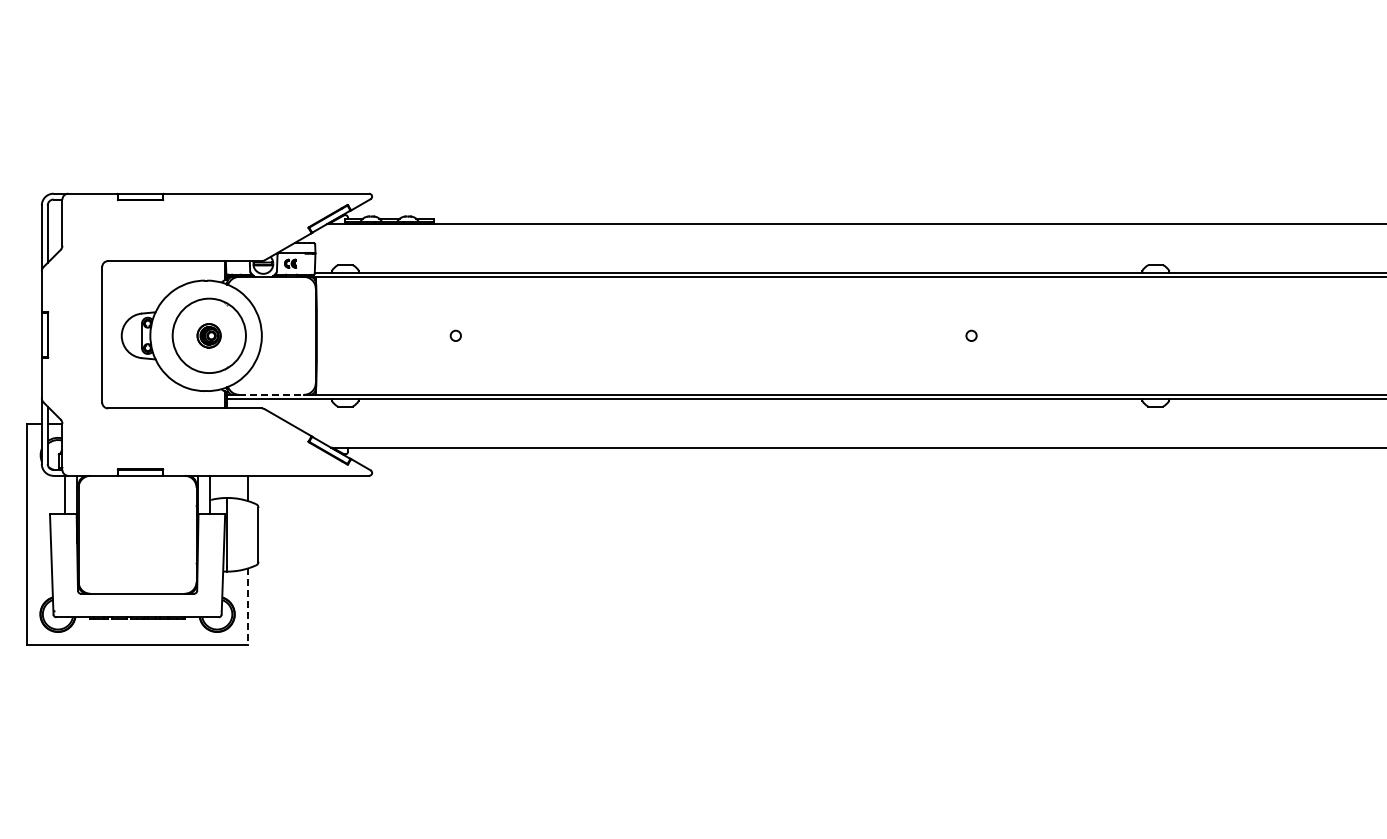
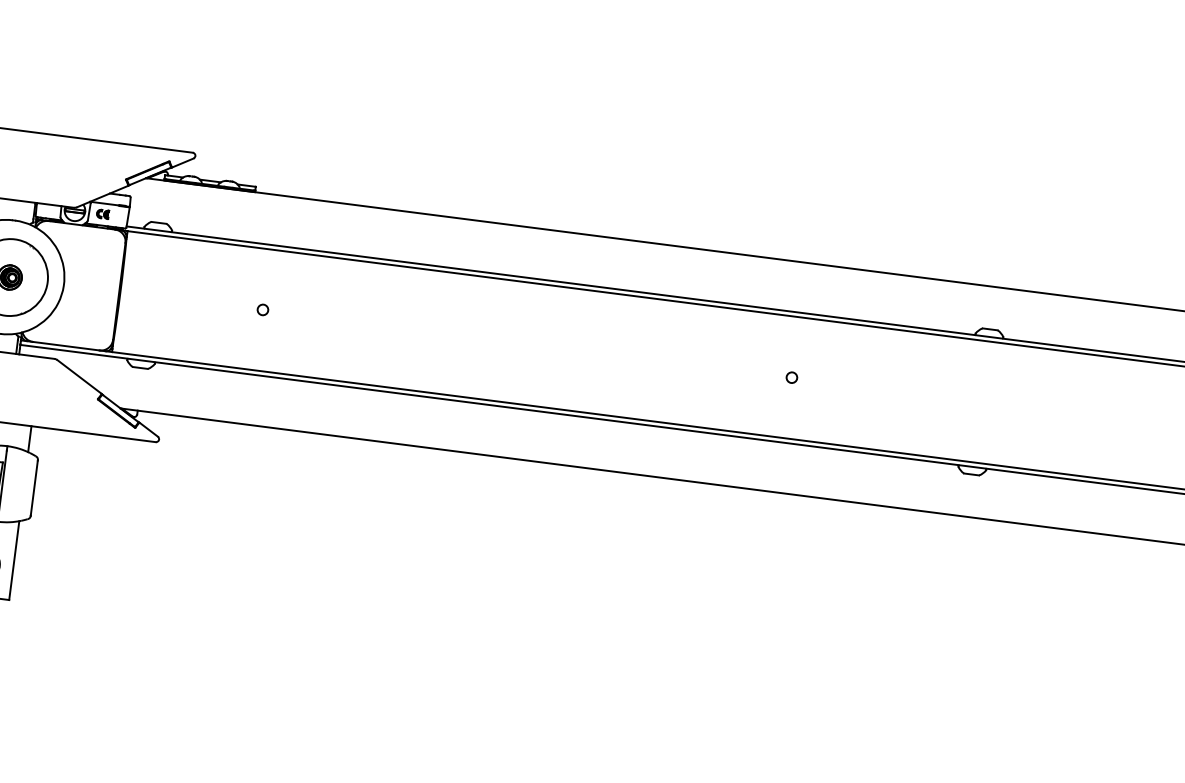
line: (272, 394) -> (67, 345), dashed -> solid
line: (248, 607) -> (14, 561), dashed -> solid

